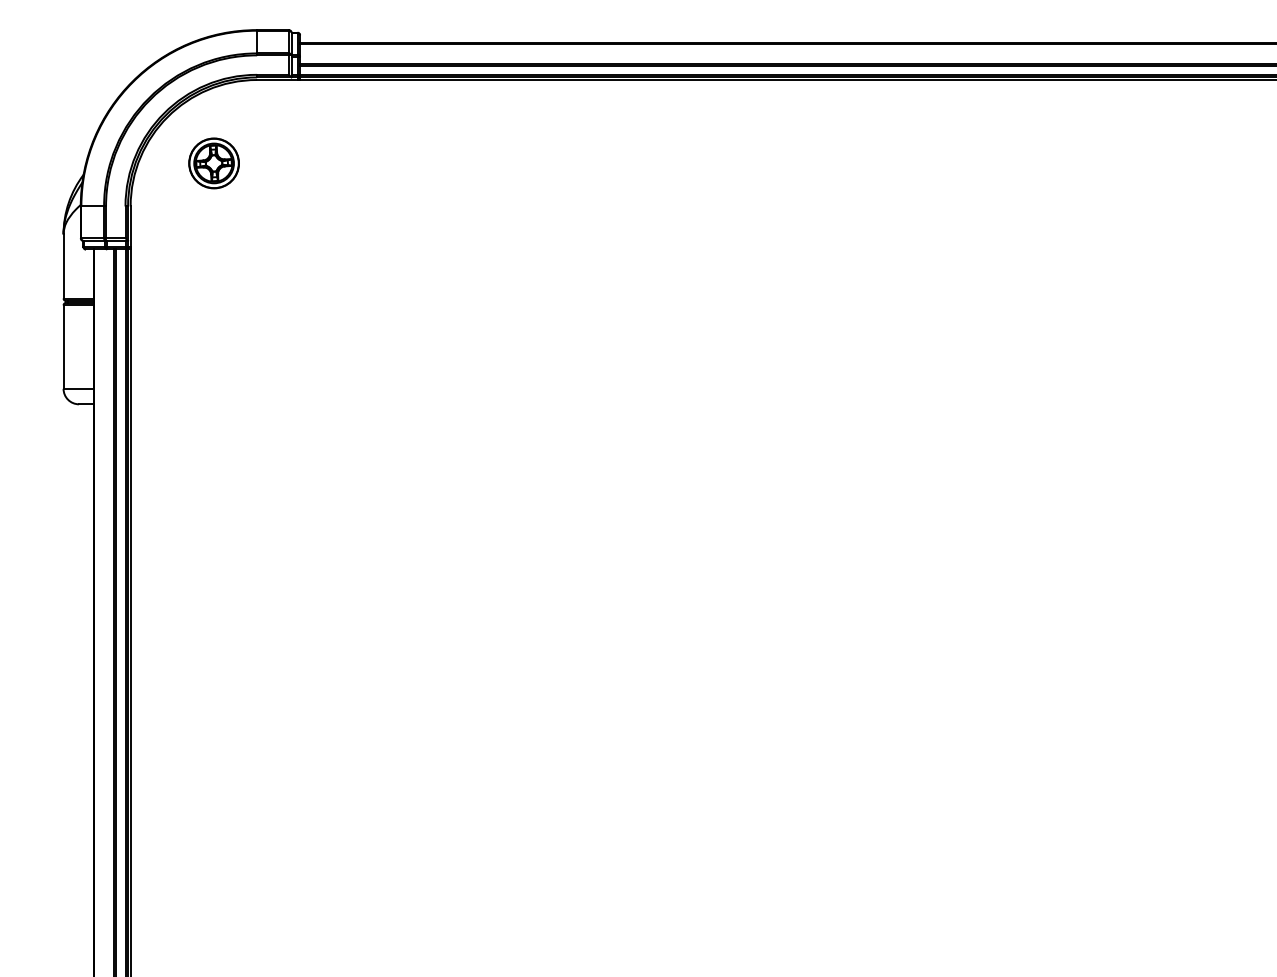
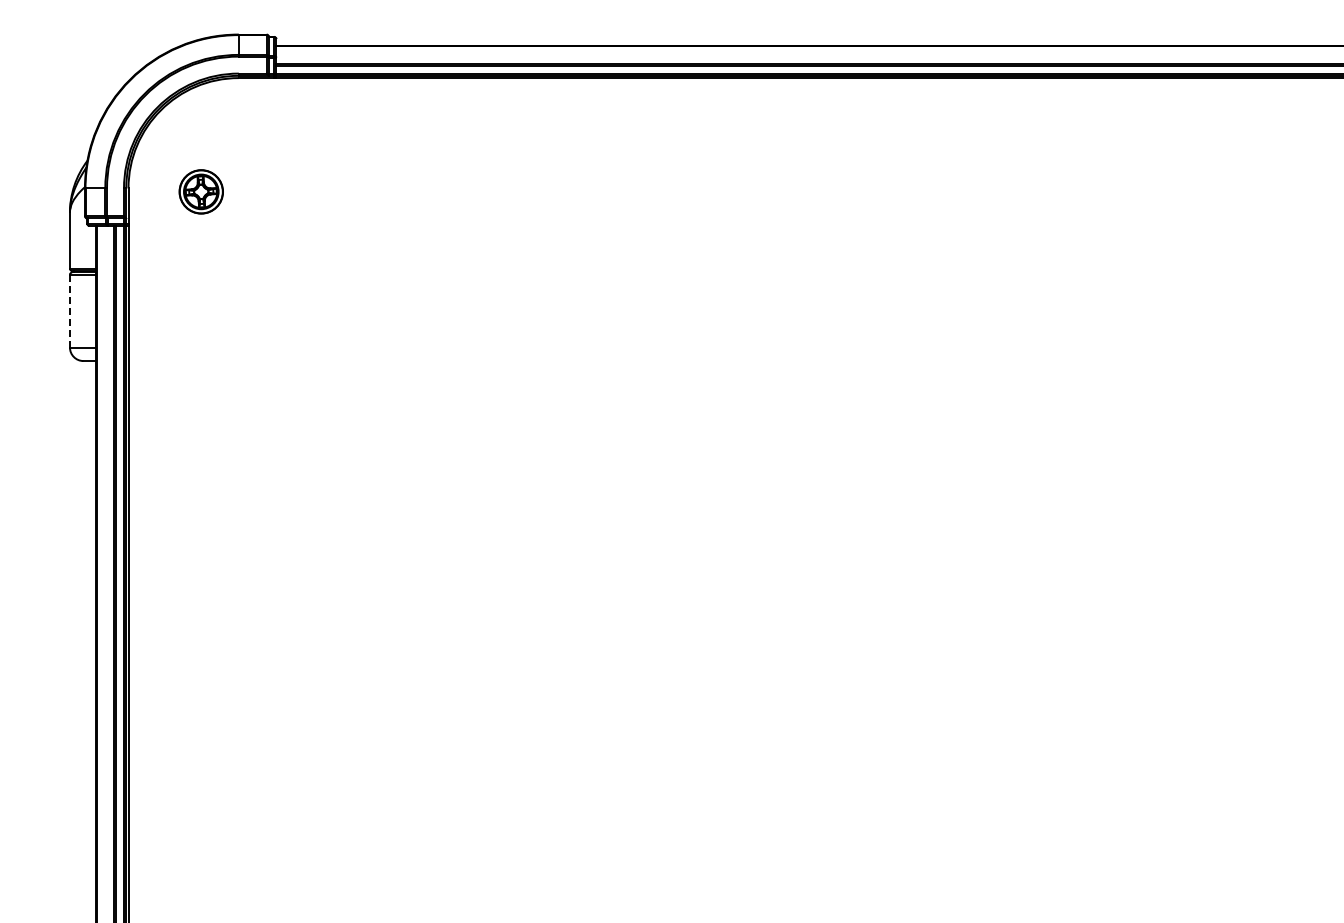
part: (213, 162) -> (200, 191), moved
line: (63, 346) -> (69, 310), solid -> dashed

